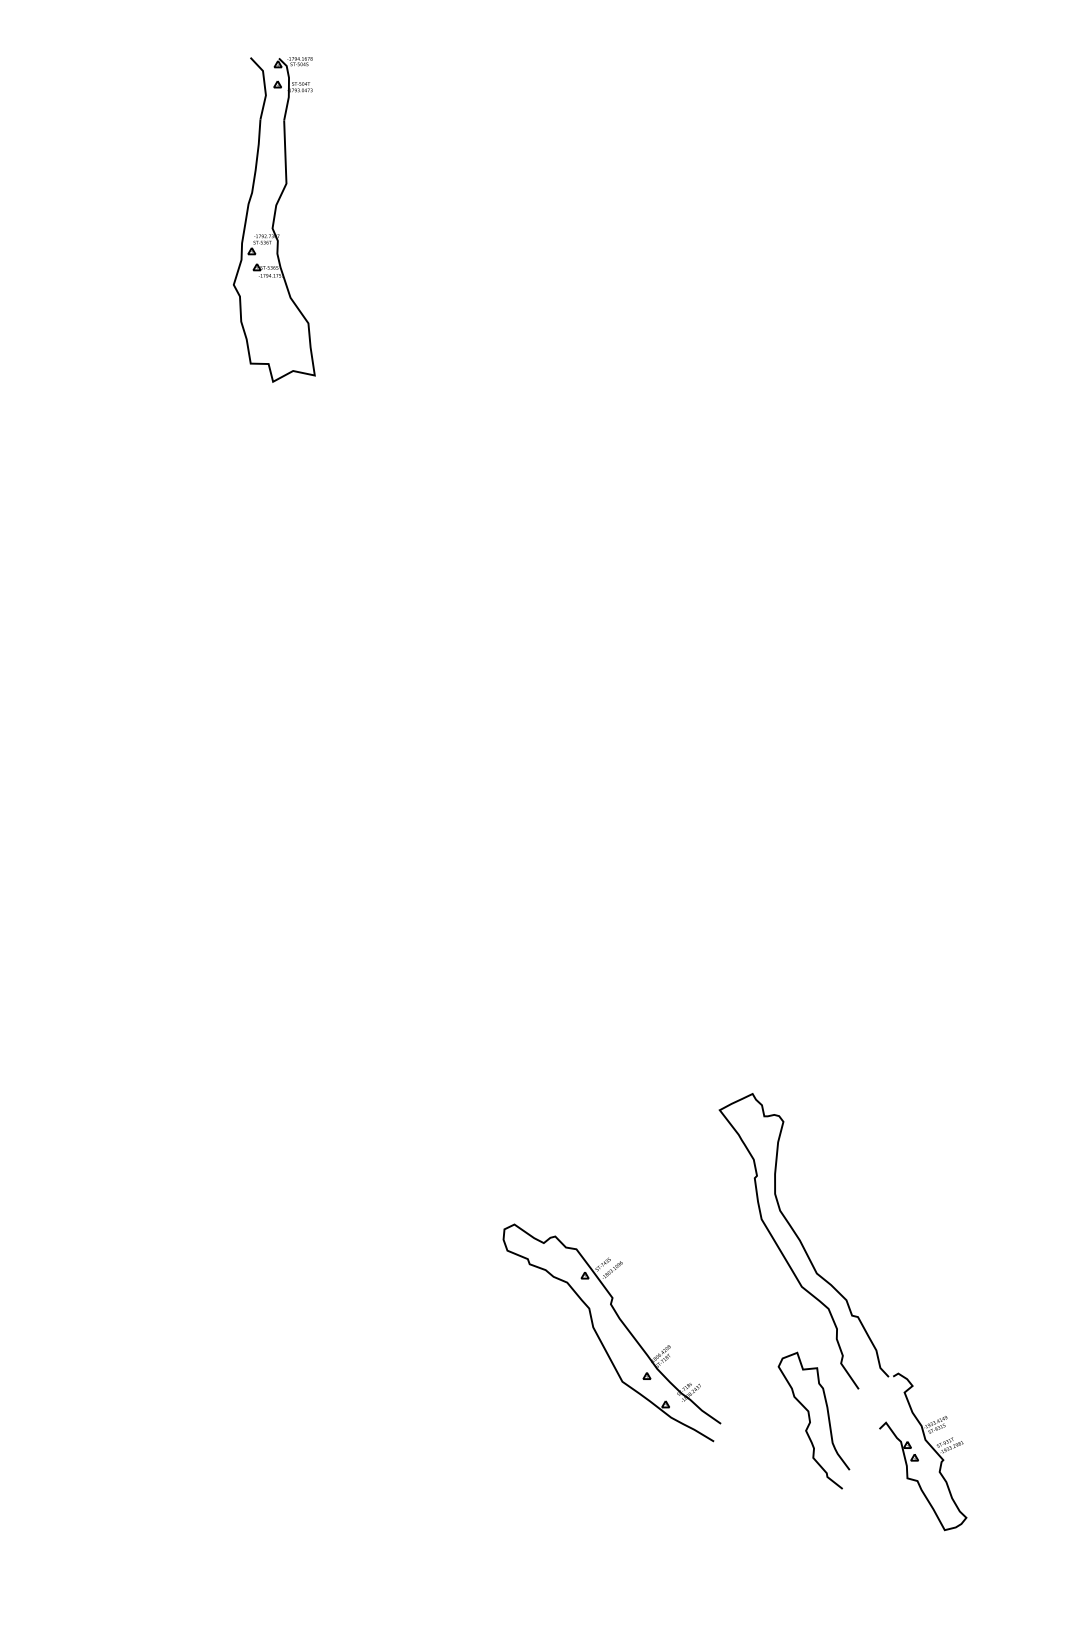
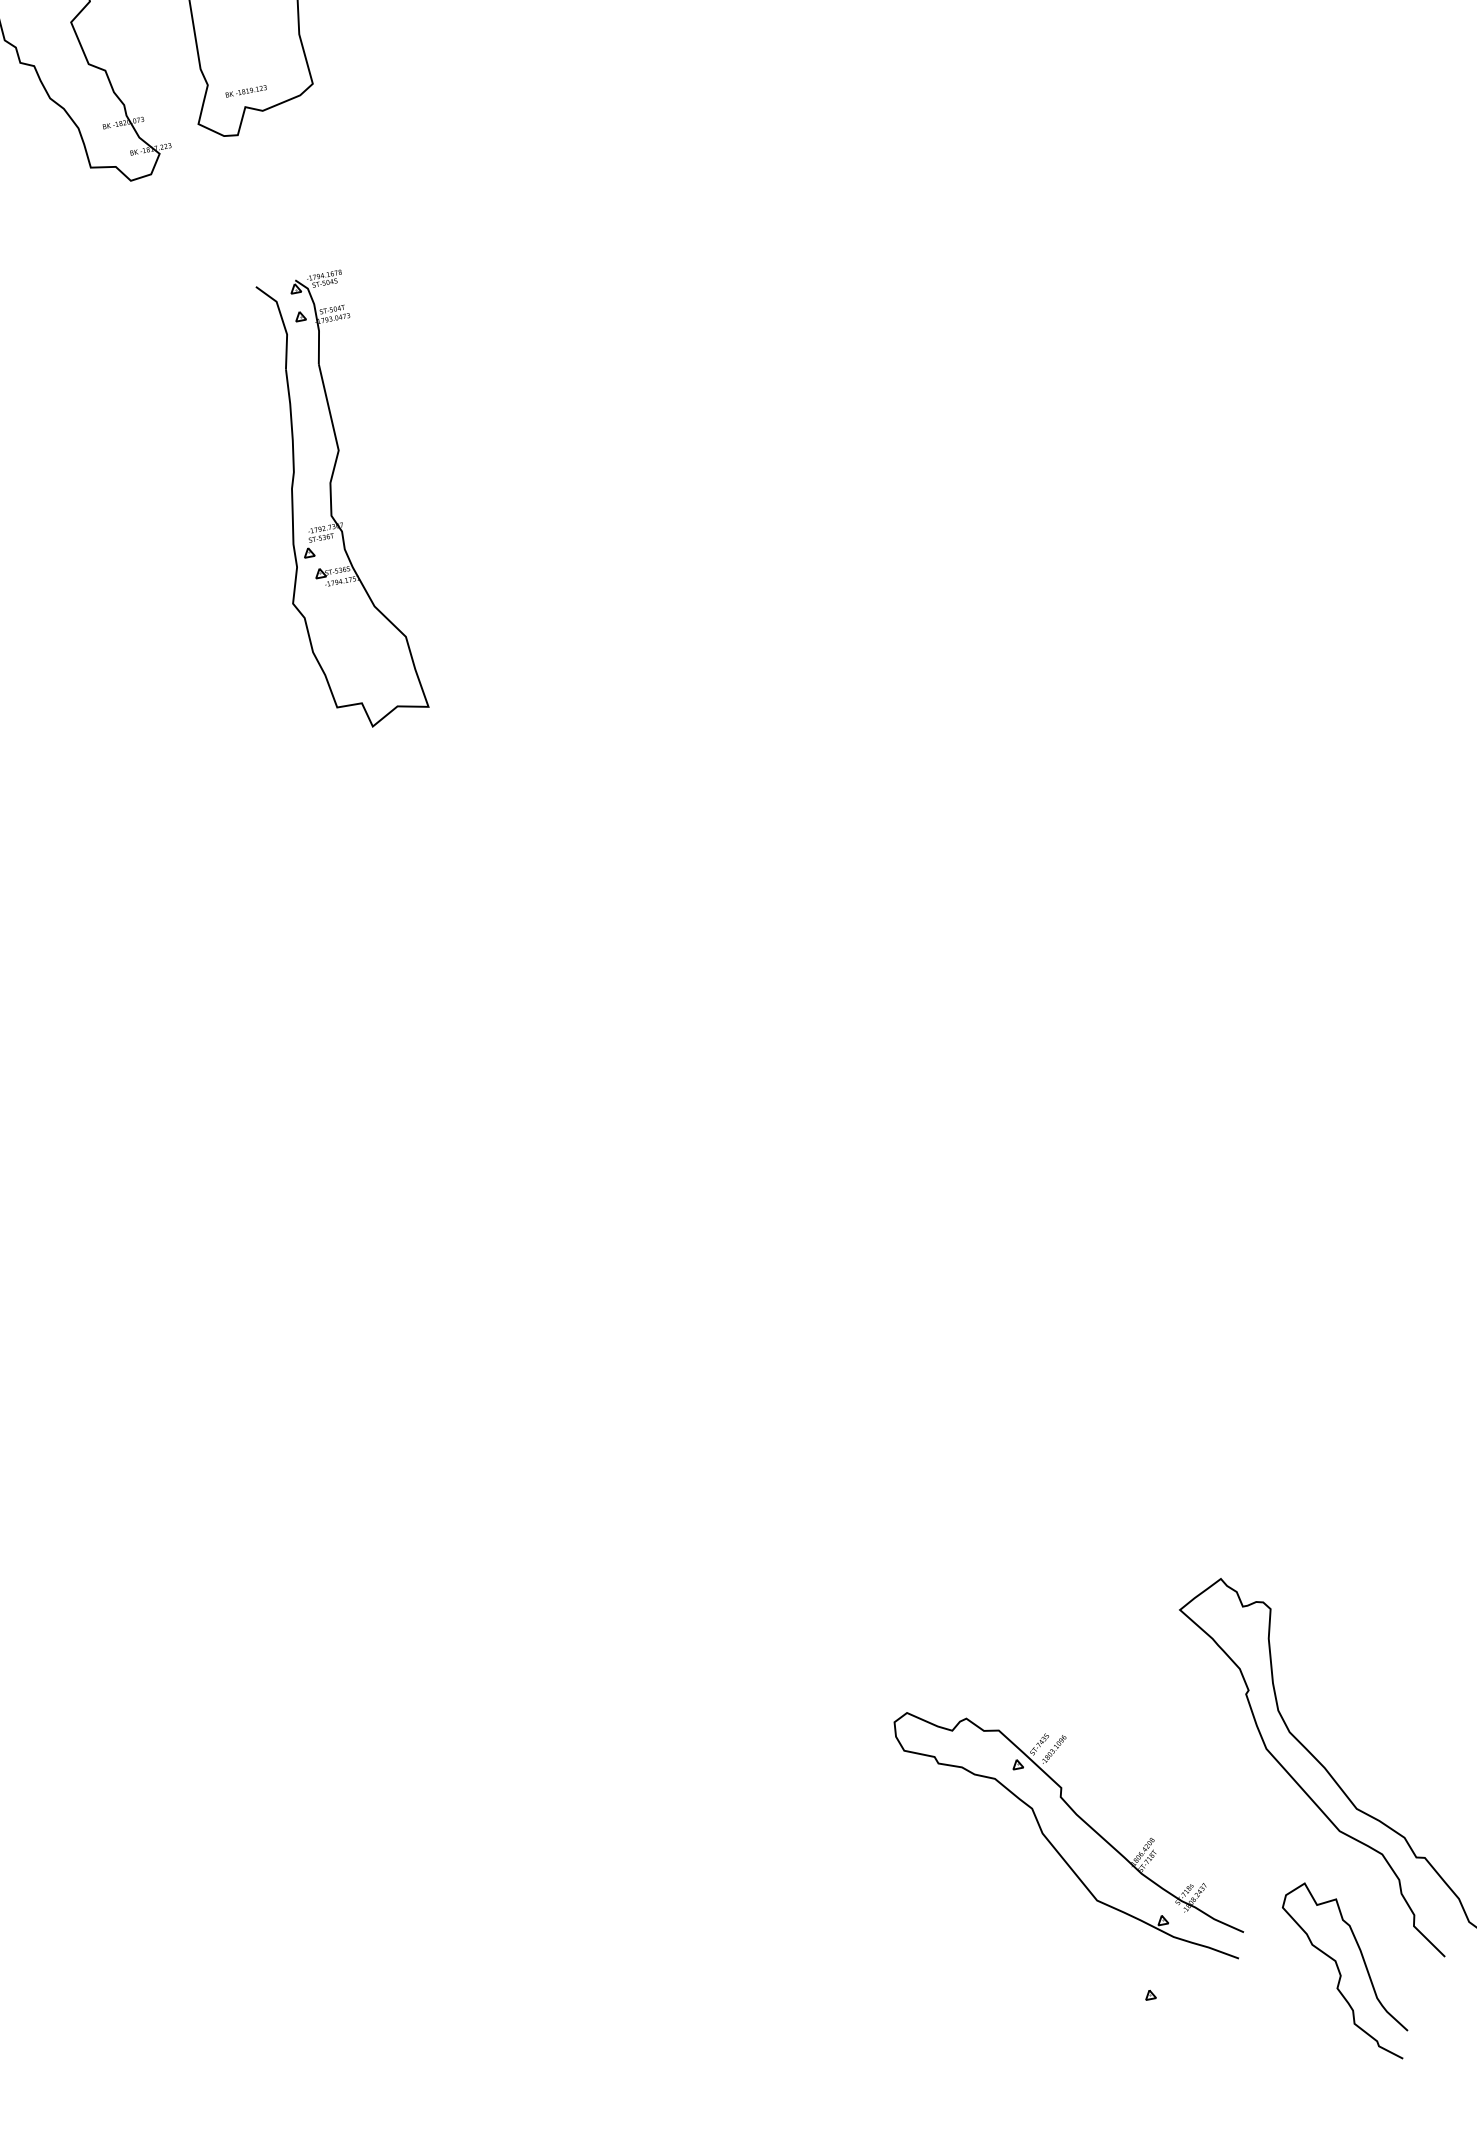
part: (600, 1338) -> (1055, 1846), moved
curve: (810, 1420) -> (1340, 1973), moved

